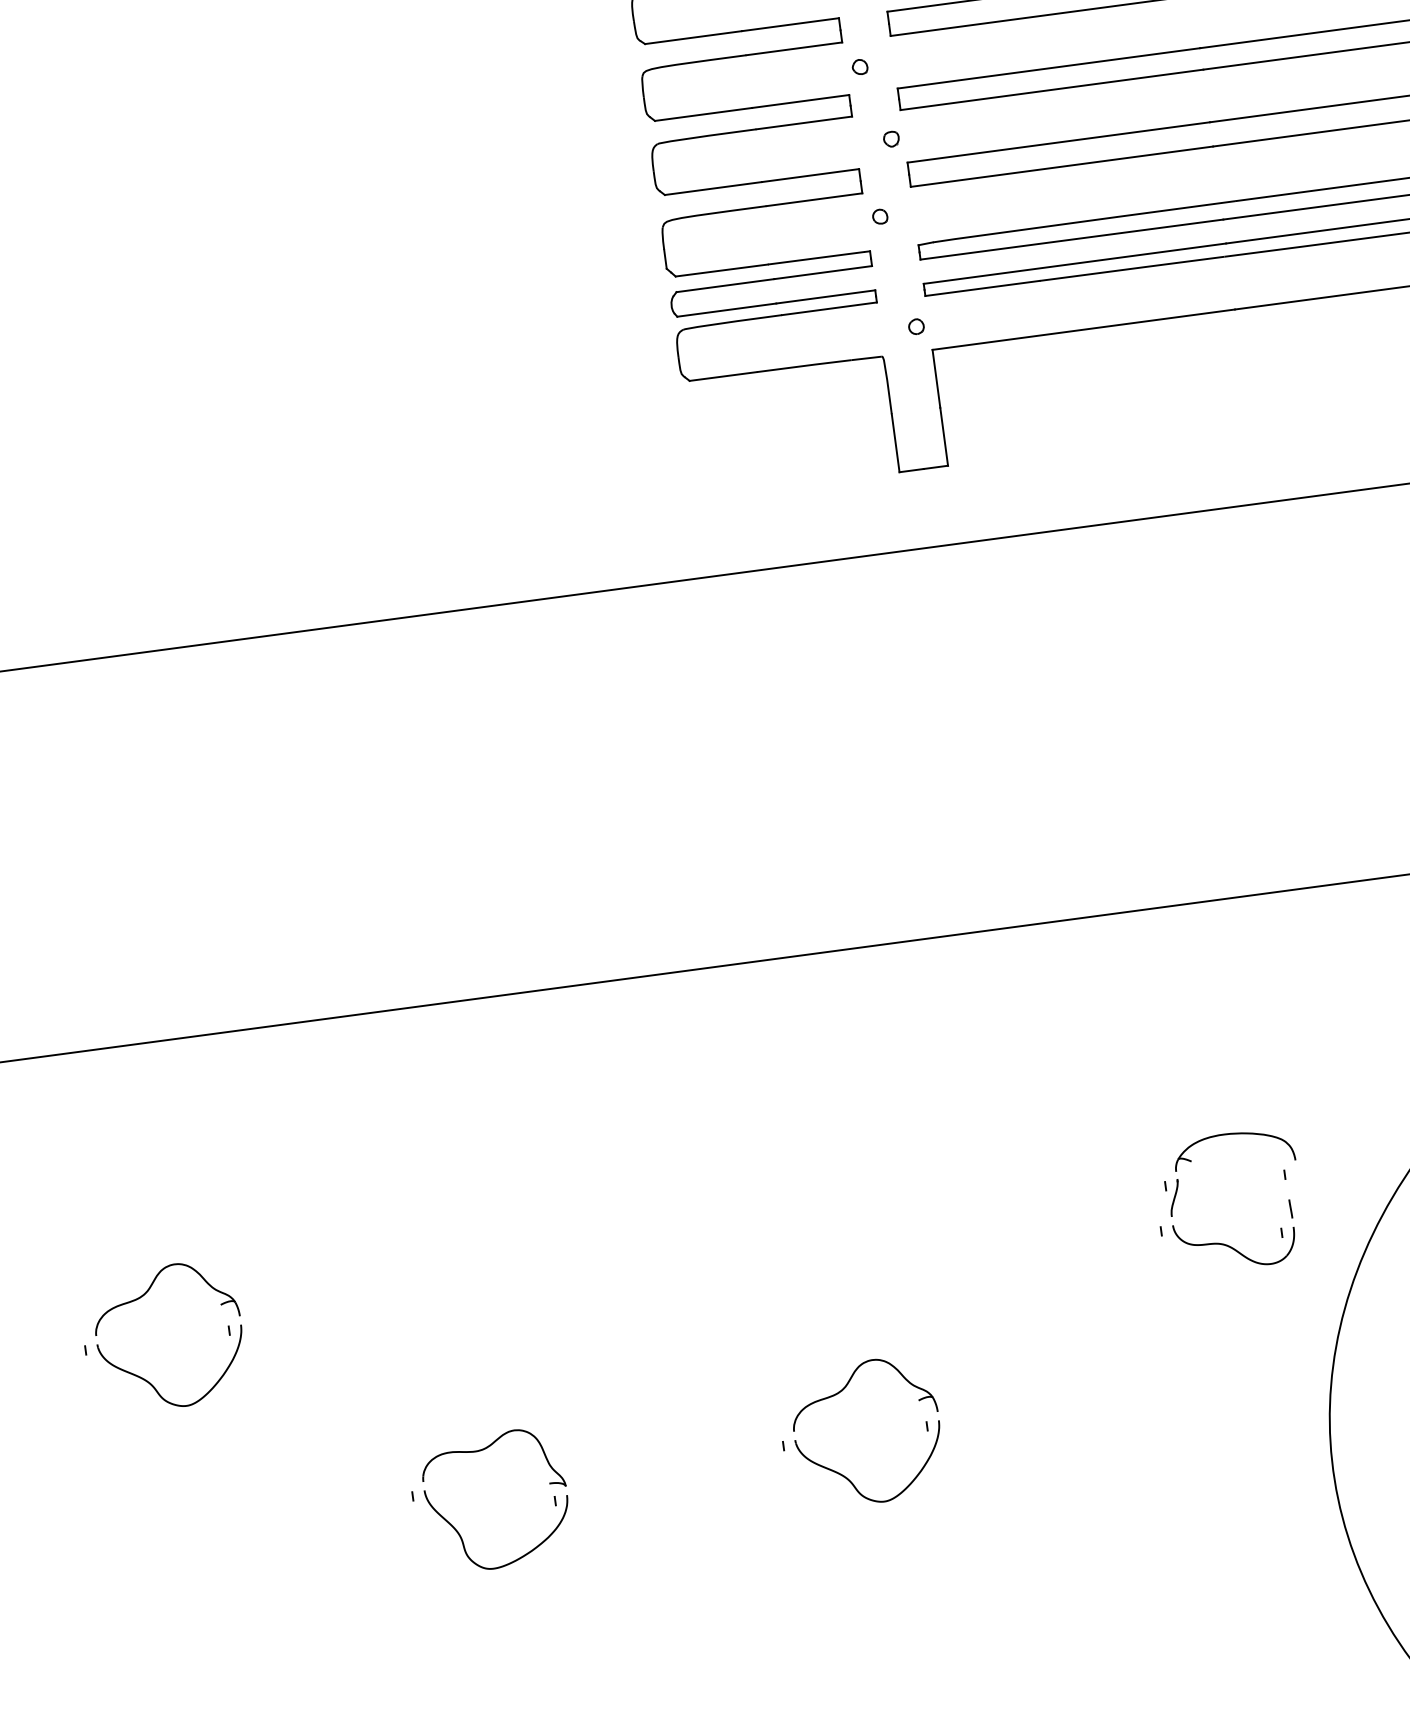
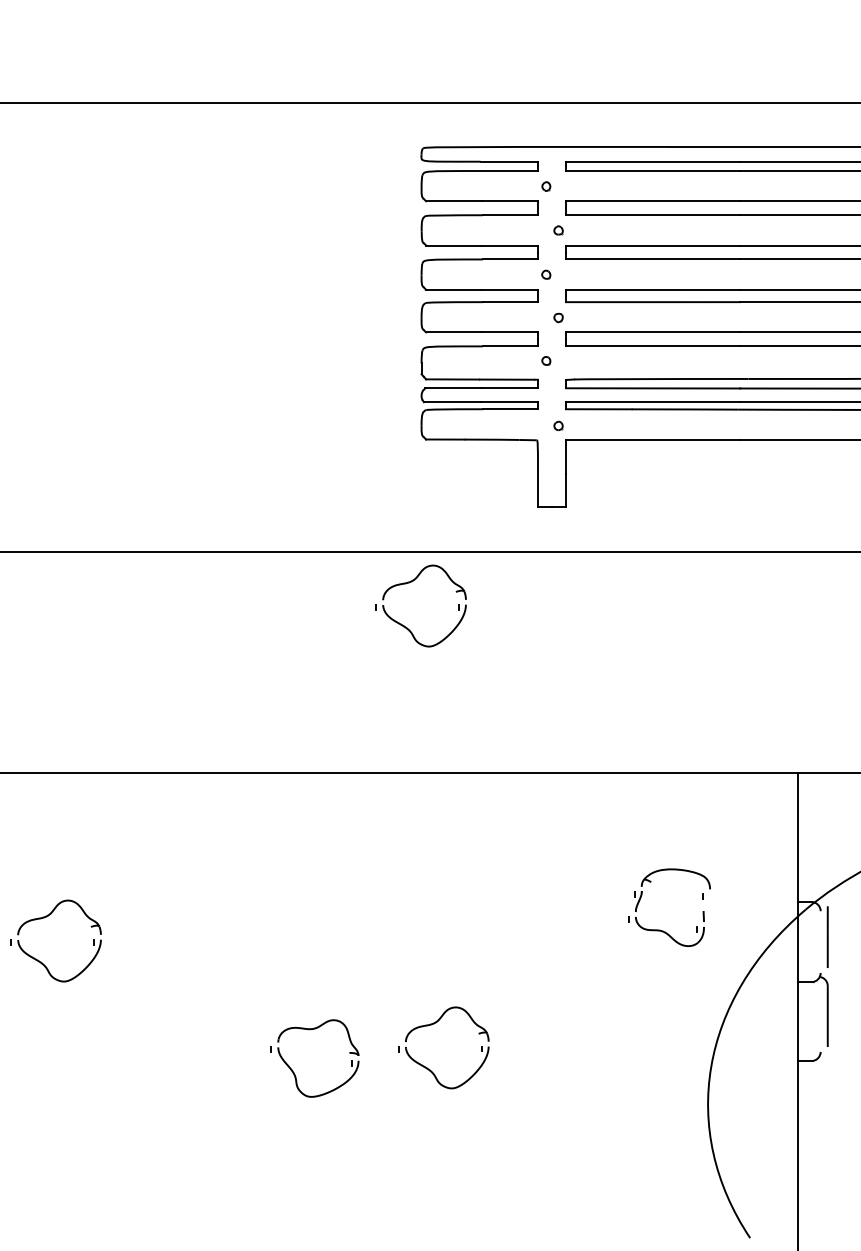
part: (694, 634) -> (409, 583), added
part: (1218, 1241) -> (660, 929), moved
part: (456, 1527) -> (293, 1070), moved

